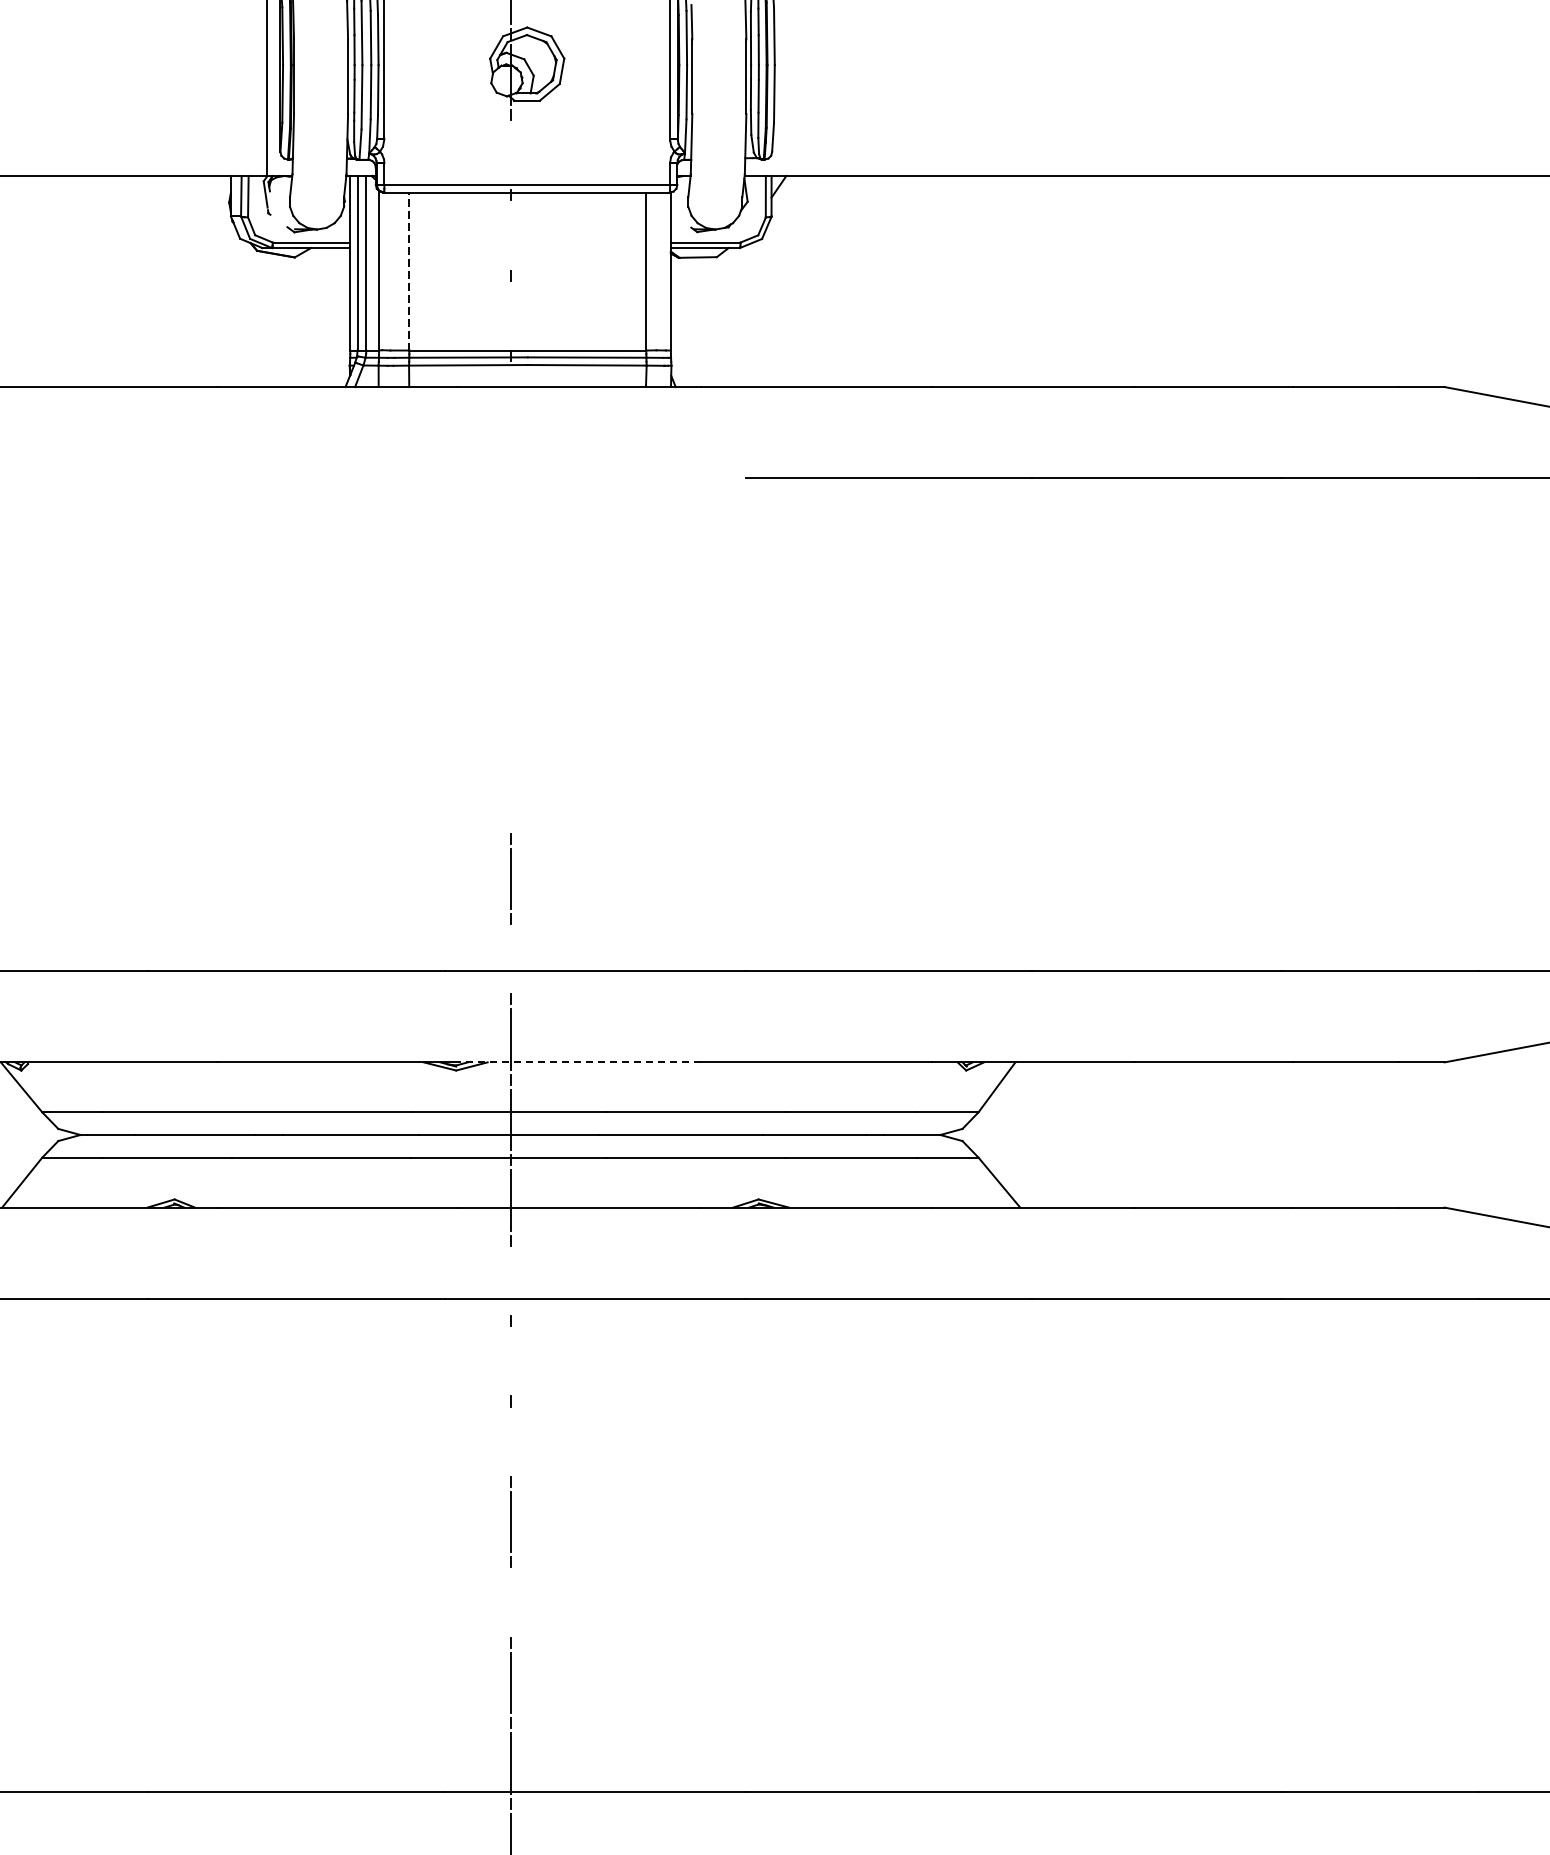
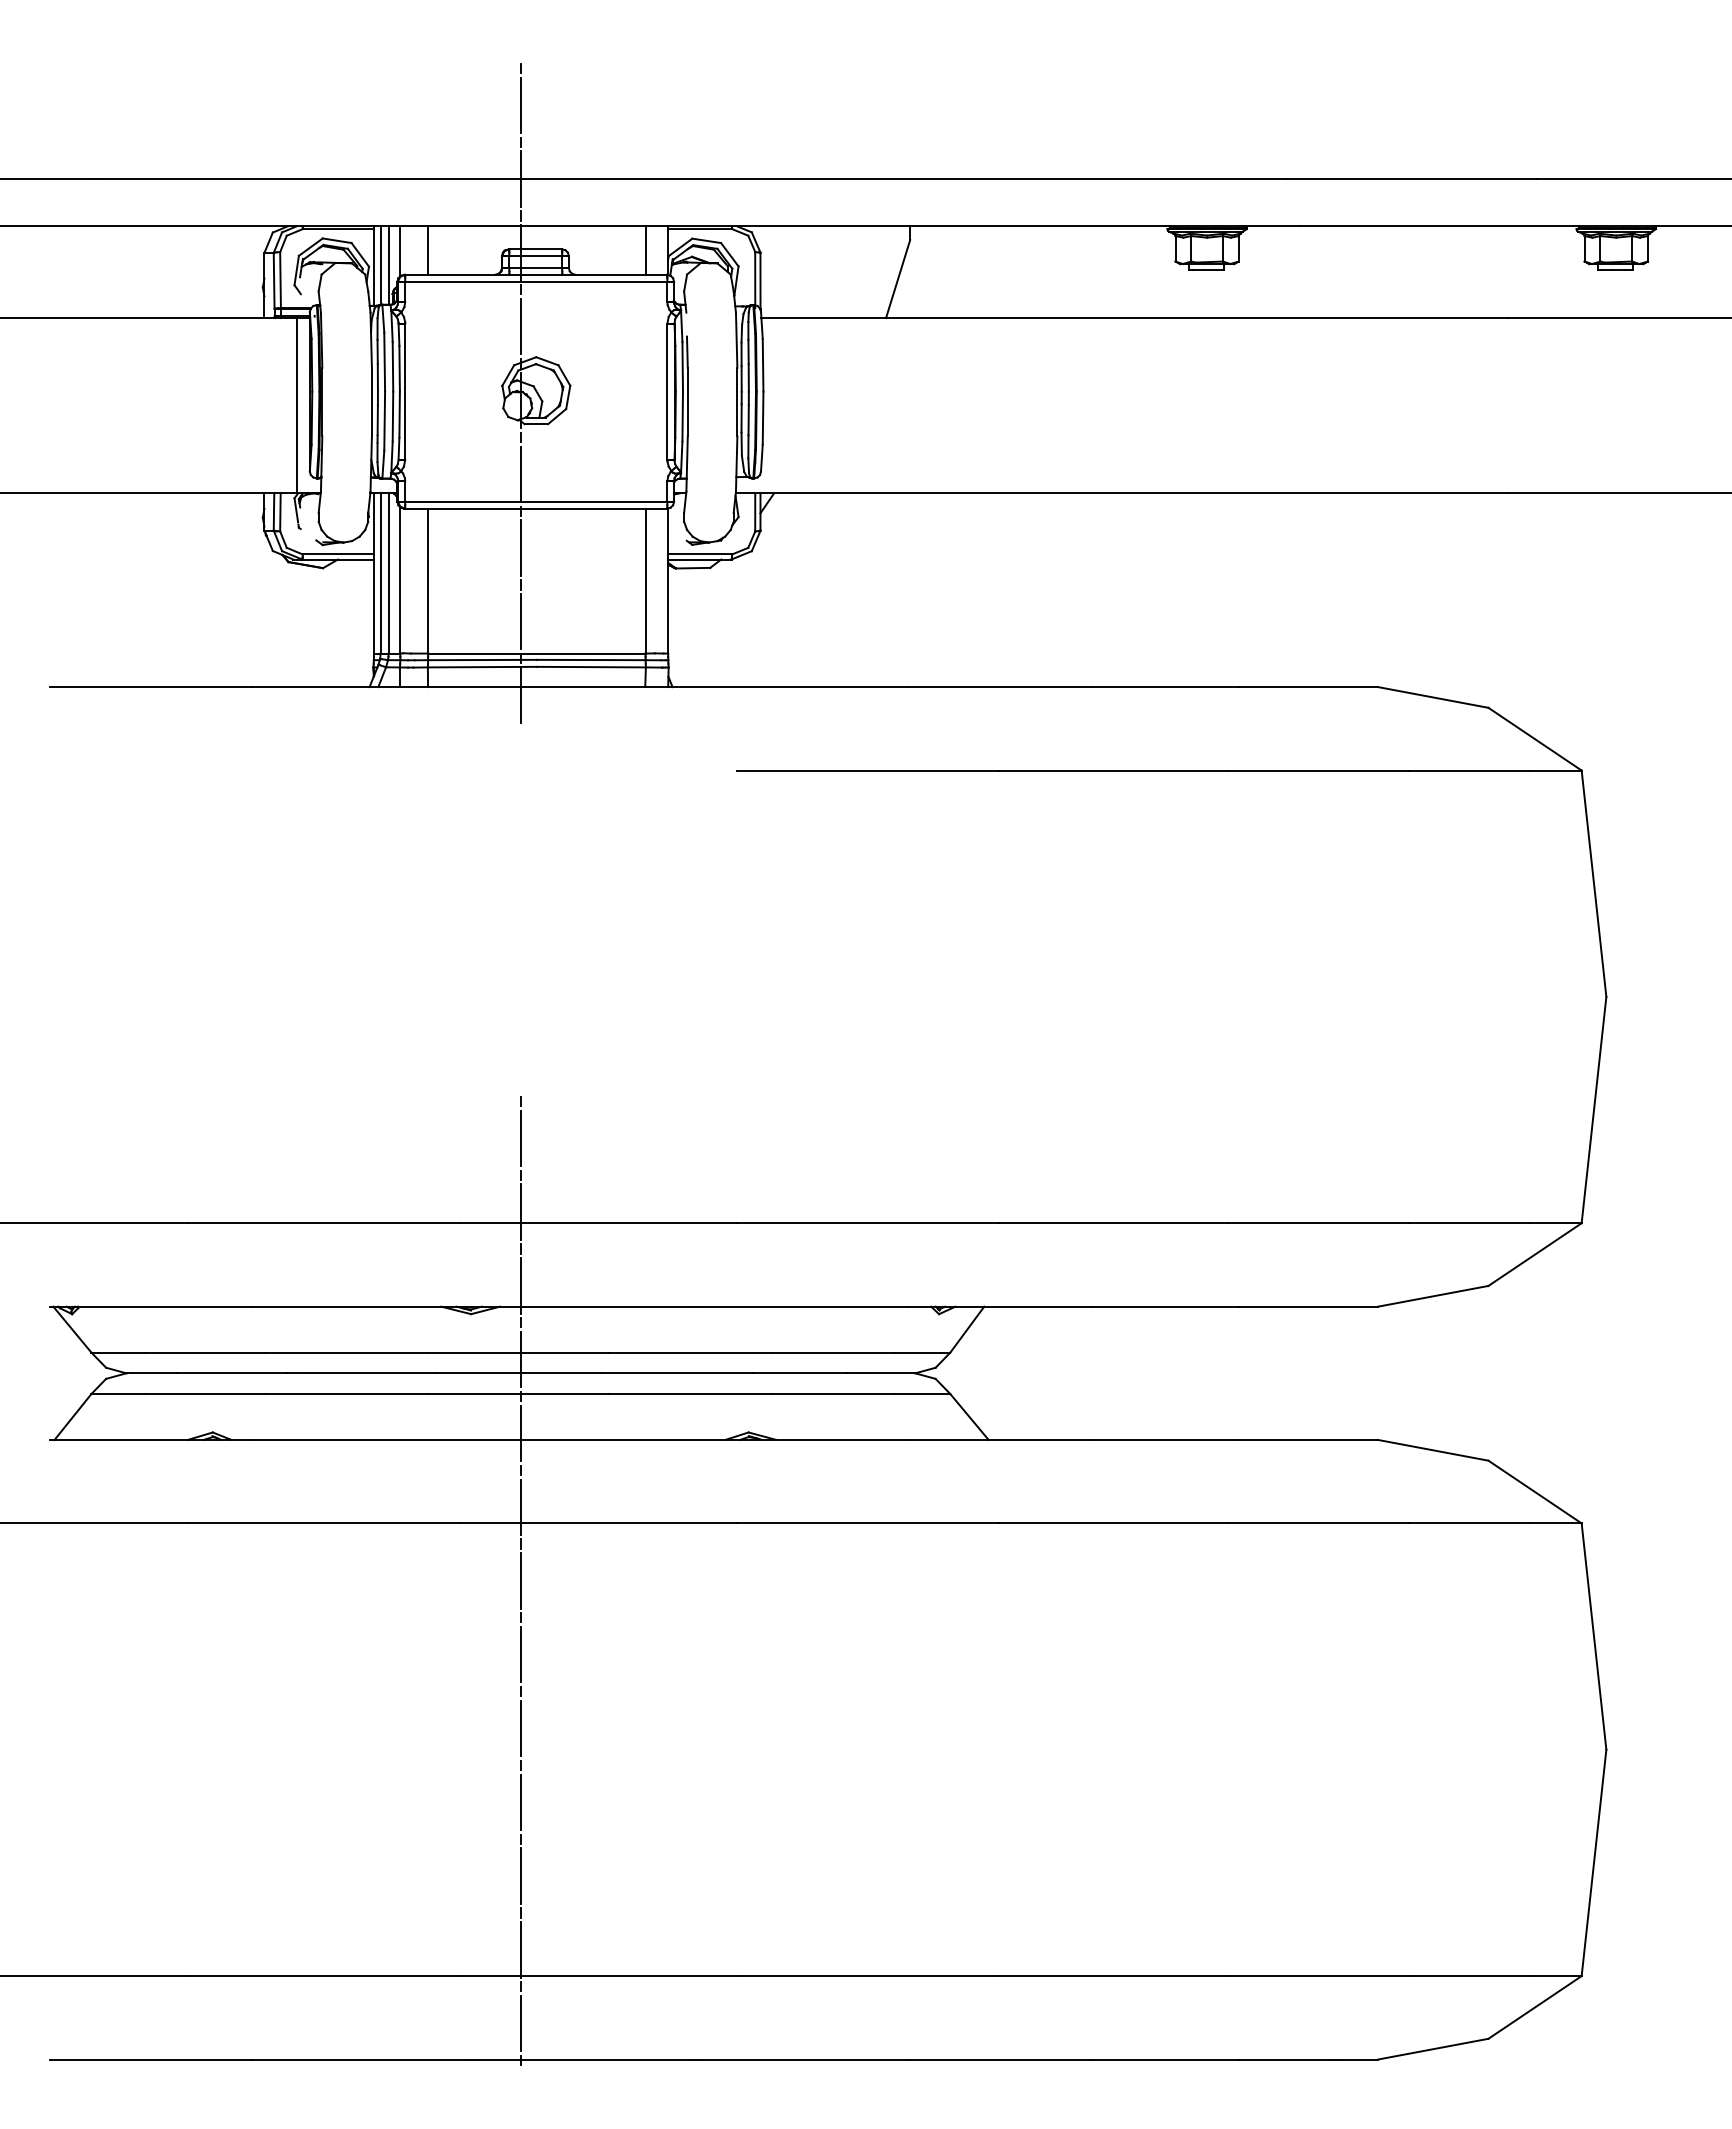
line: (511, 154) -> (521, 473), added
line: (511, 234) -> (521, 547), added
line: (409, 270) -> (428, 580), dashed -> solid
line: (511, 315) -> (521, 621), added
line: (511, 396) -> (521, 695), added
line: (511, 958) -> (521, 1211), added
line: (579, 1062) -> (584, 1306), dashed -> solid
line: (511, 1280) -> (521, 1506), added
line: (511, 1360) -> (521, 1580), added
line: (511, 1441) -> (521, 1654), added
line: (511, 1601) -> (521, 1801), added

